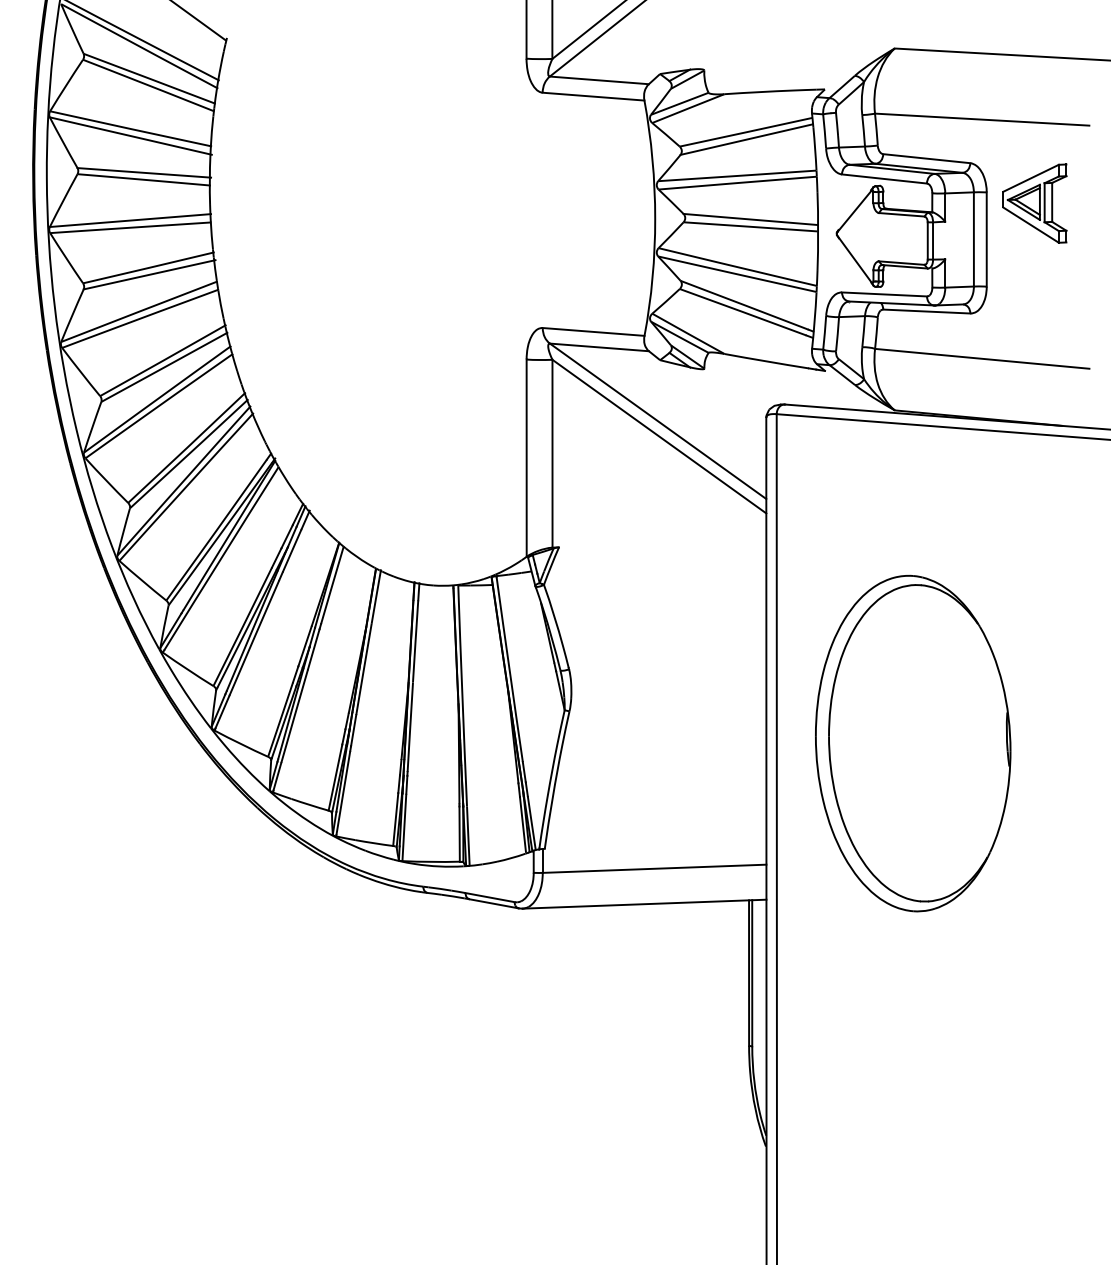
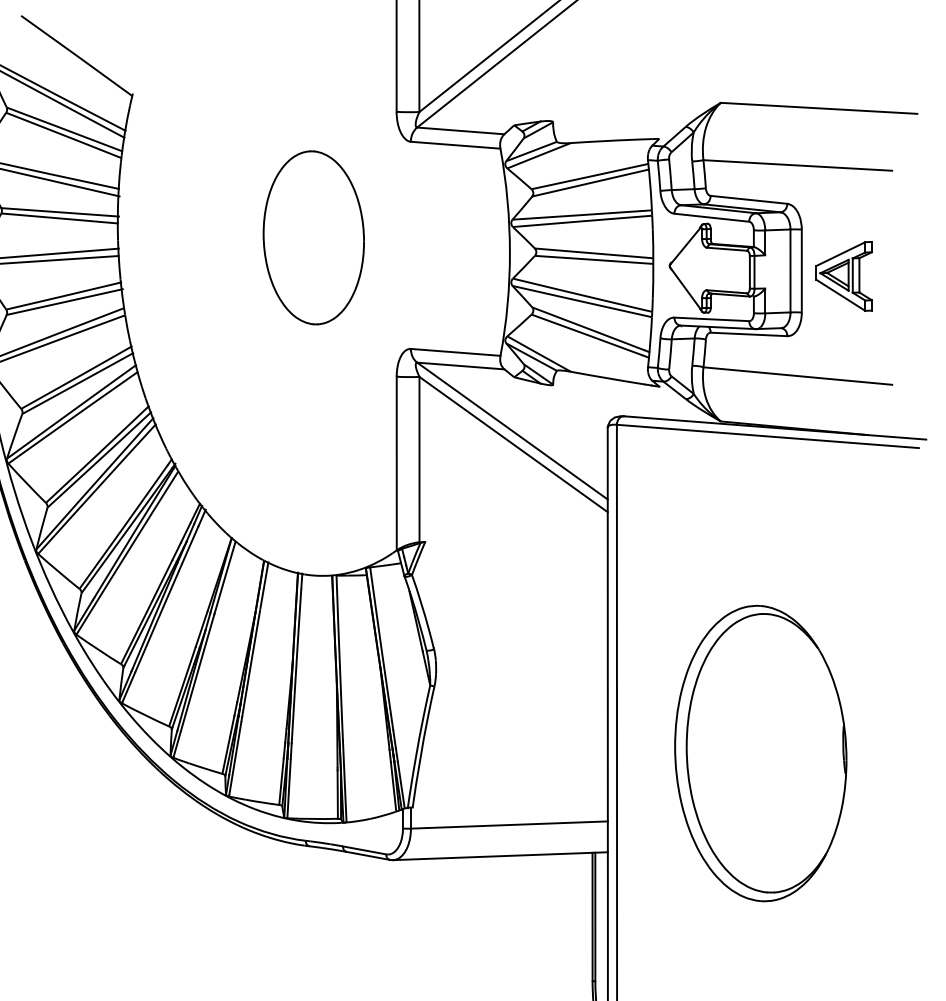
part: (432, 201) -> (313, 237), added
part: (1034, 203) -> (843, 276), moved
part: (913, 743) -> (761, 753), moved

